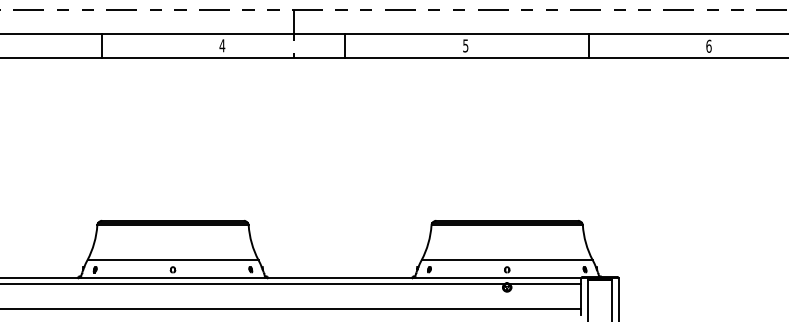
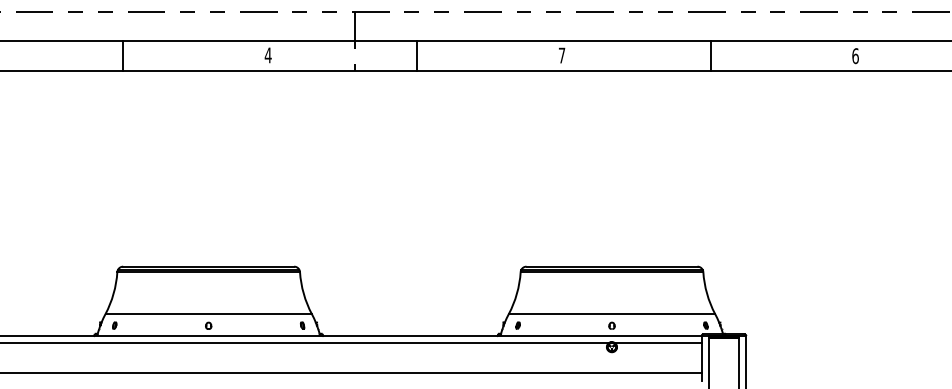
text: (465, 45) -> (561, 55), 5 -> 7

